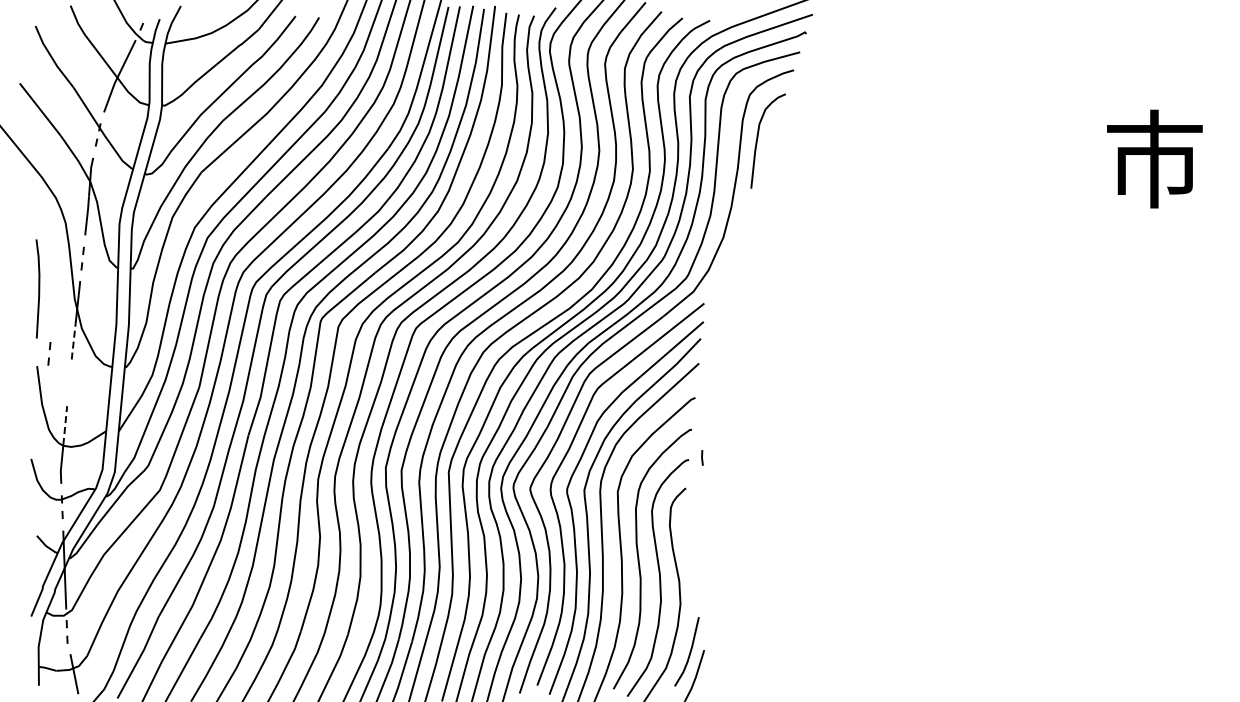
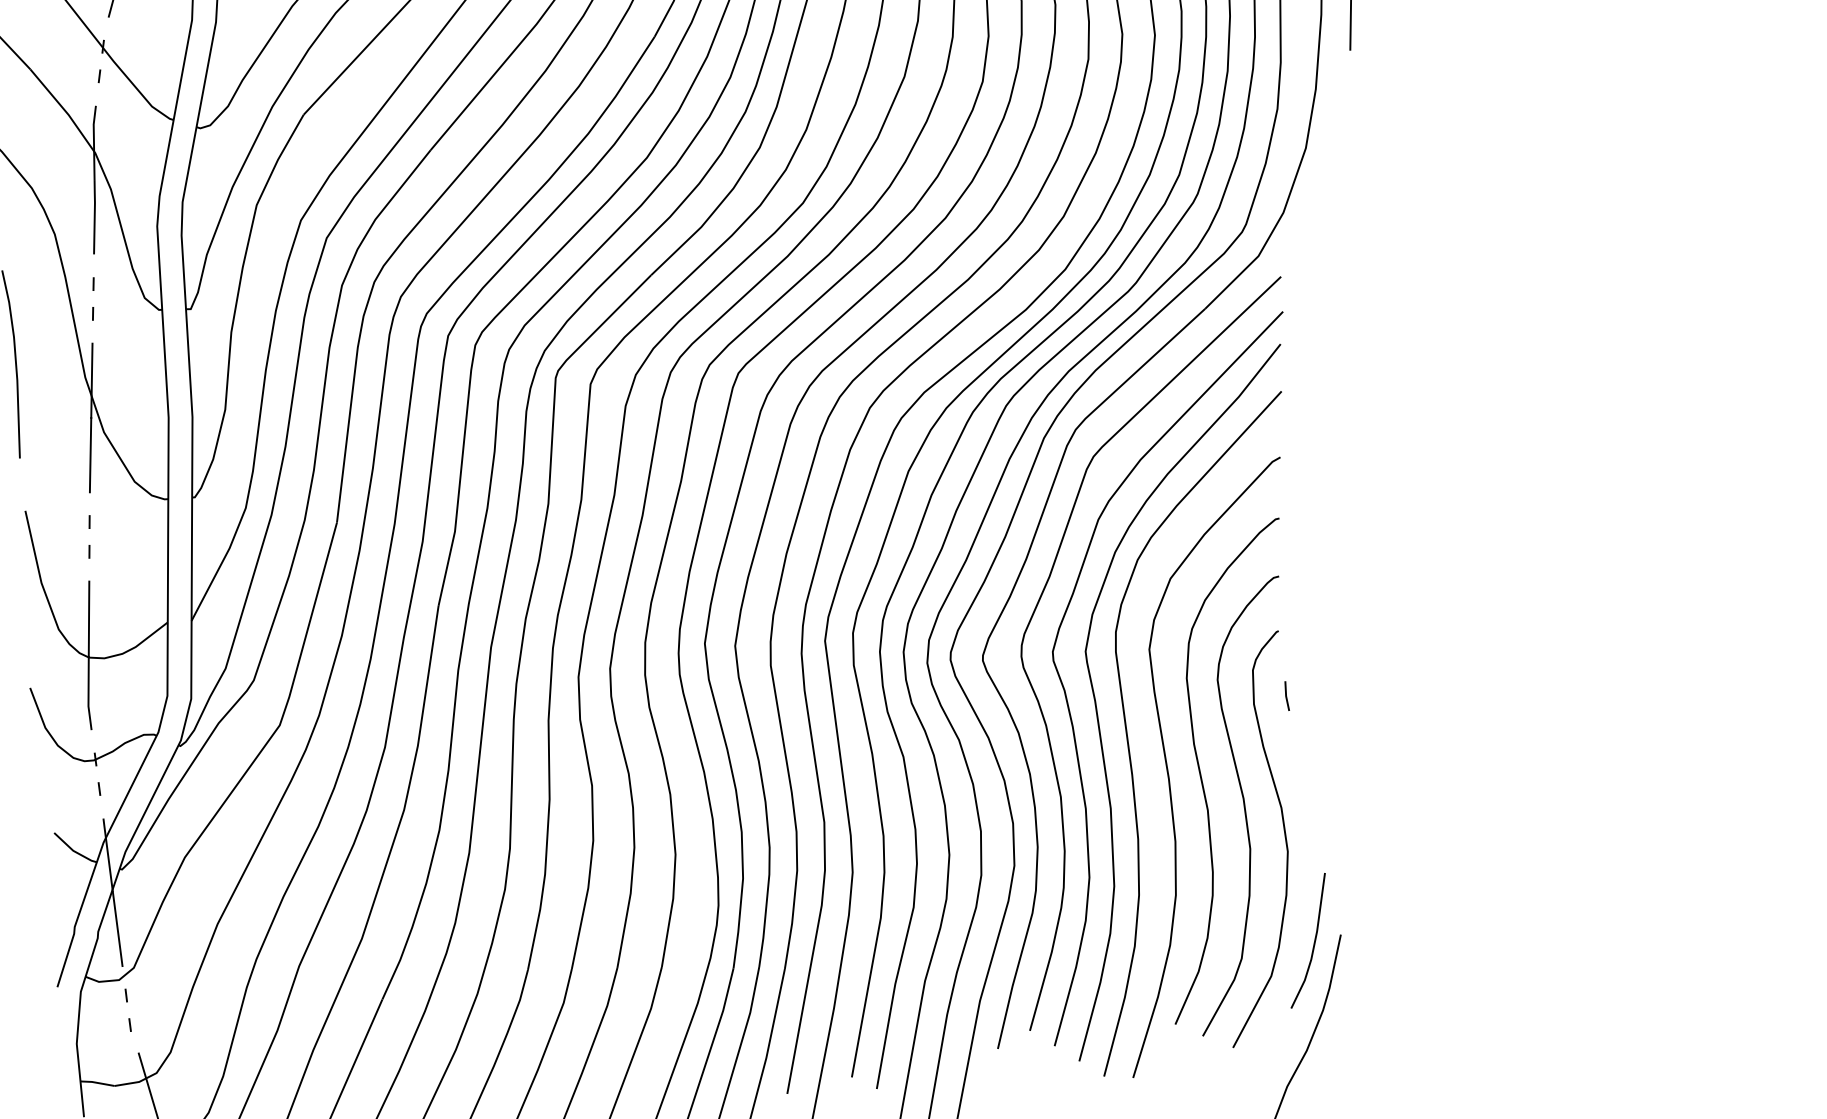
line: (73, 339) -> (89, 454), dashed -> solid
part: (49, 353) -> (89, 536), moved
line: (65, 425) -> (89, 618), dashed -> solid
line: (702, 457) -> (1286, 695), moved

